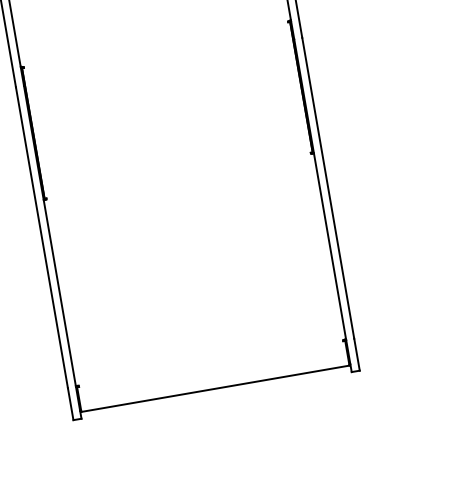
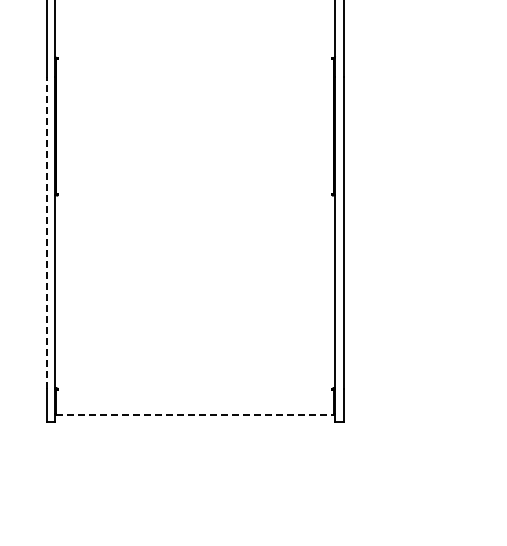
line: (41, 238) -> (46, 233), solid -> dashed
line: (215, 388) -> (195, 415), solid -> dashed

